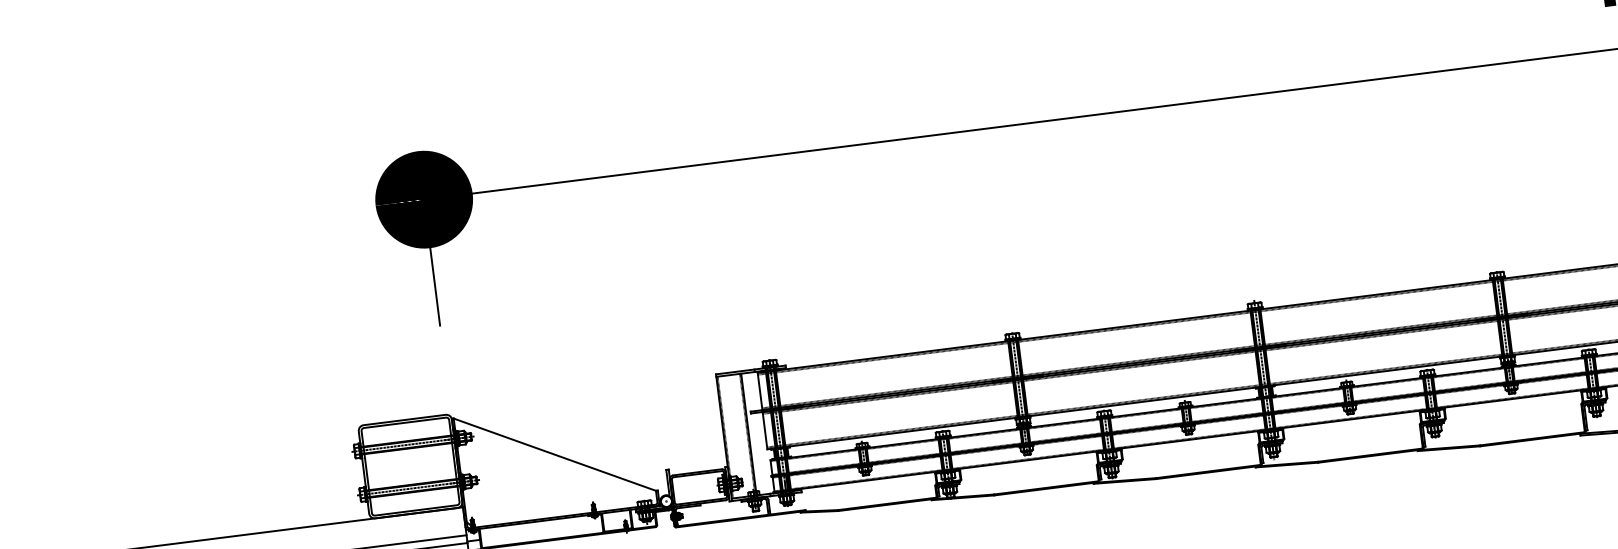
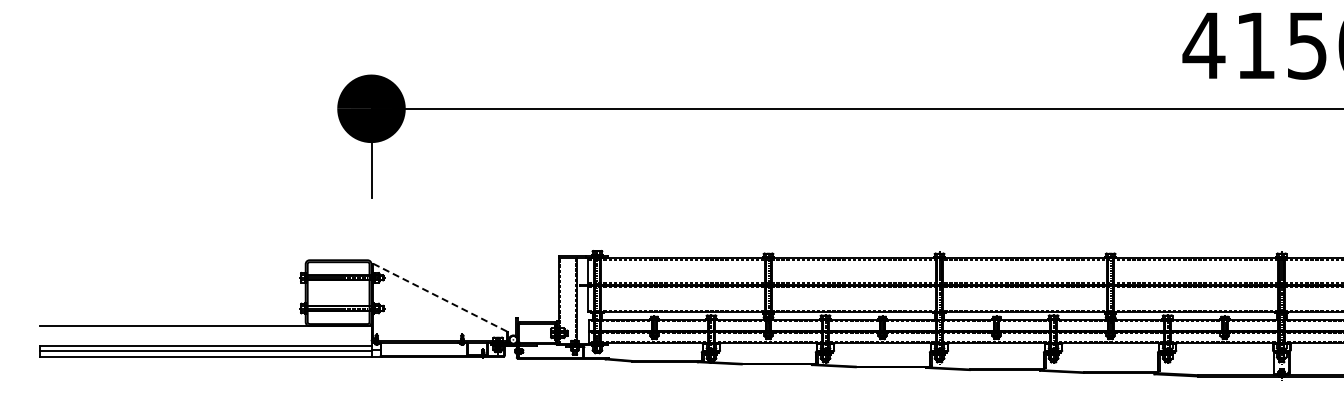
line: (554, 454) -> (439, 297), solid -> dashed

